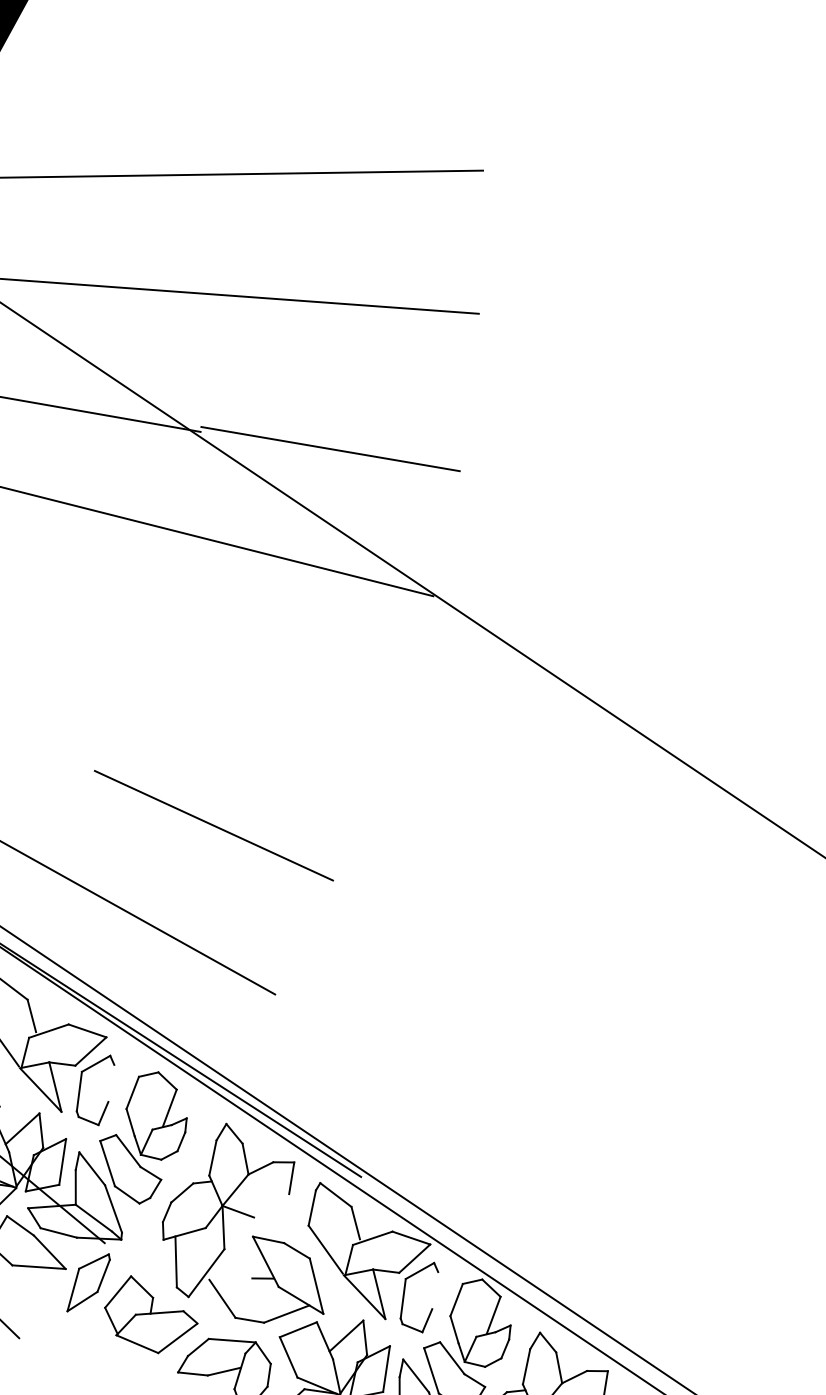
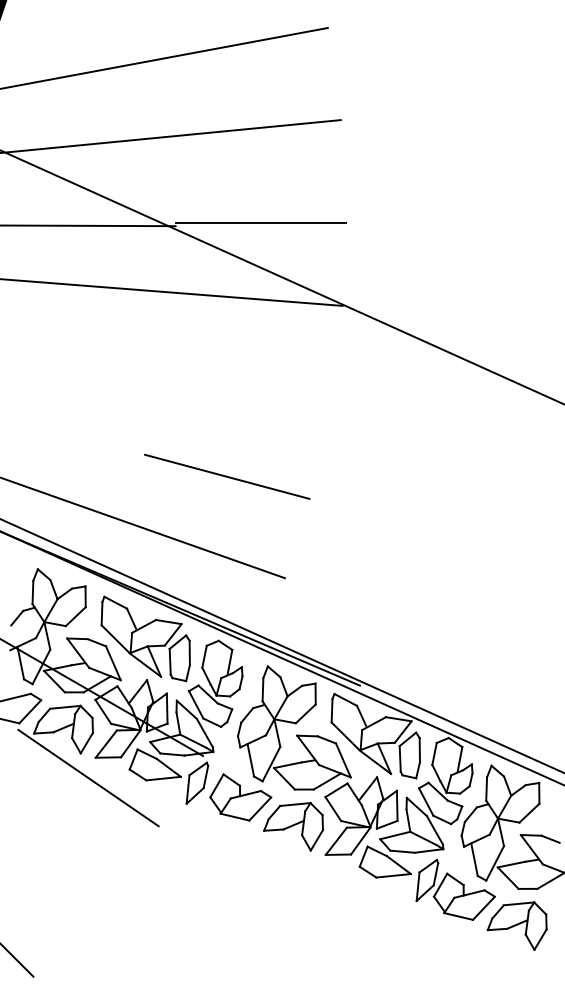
line: (111, 1082) -> (189, 652), added
line: (271, 1205) -> (305, 713), added
line: (230, 1279) -> (287, 765), added
line: (434, 1290) -> (419, 750), added

